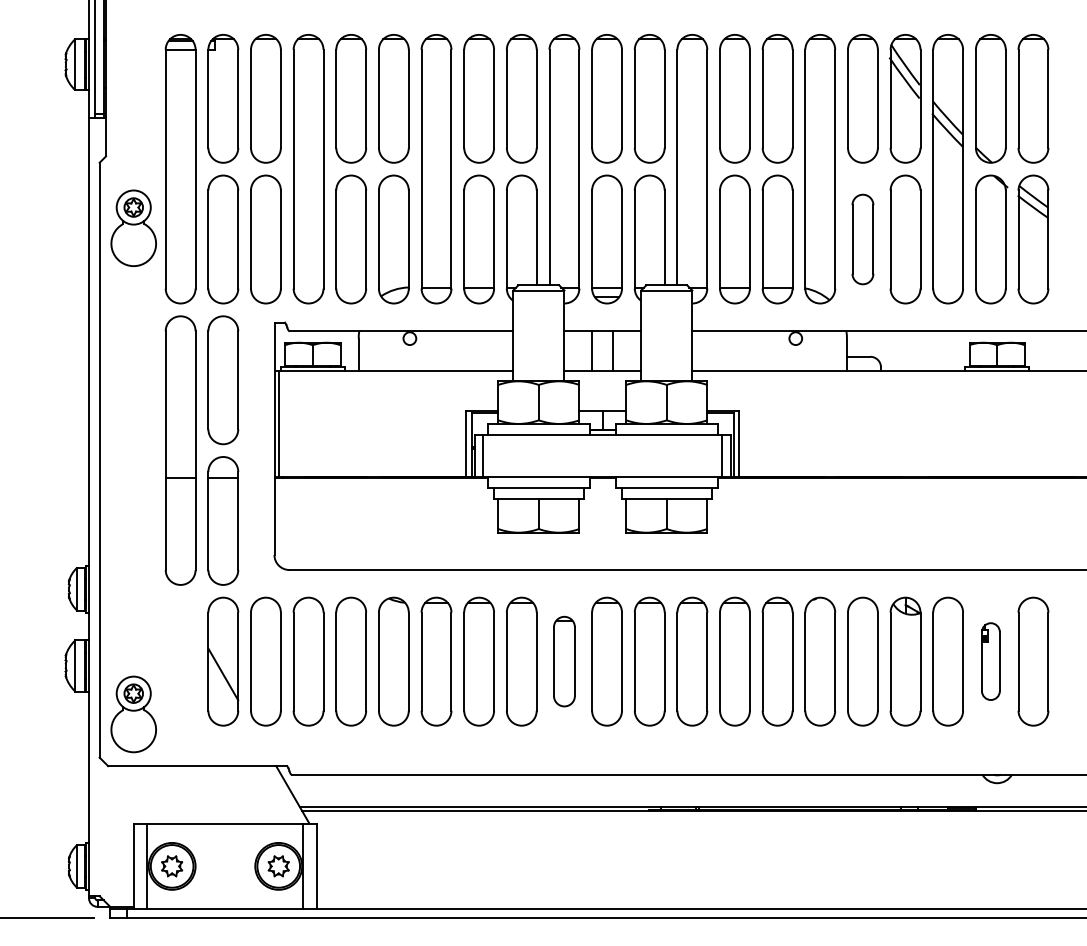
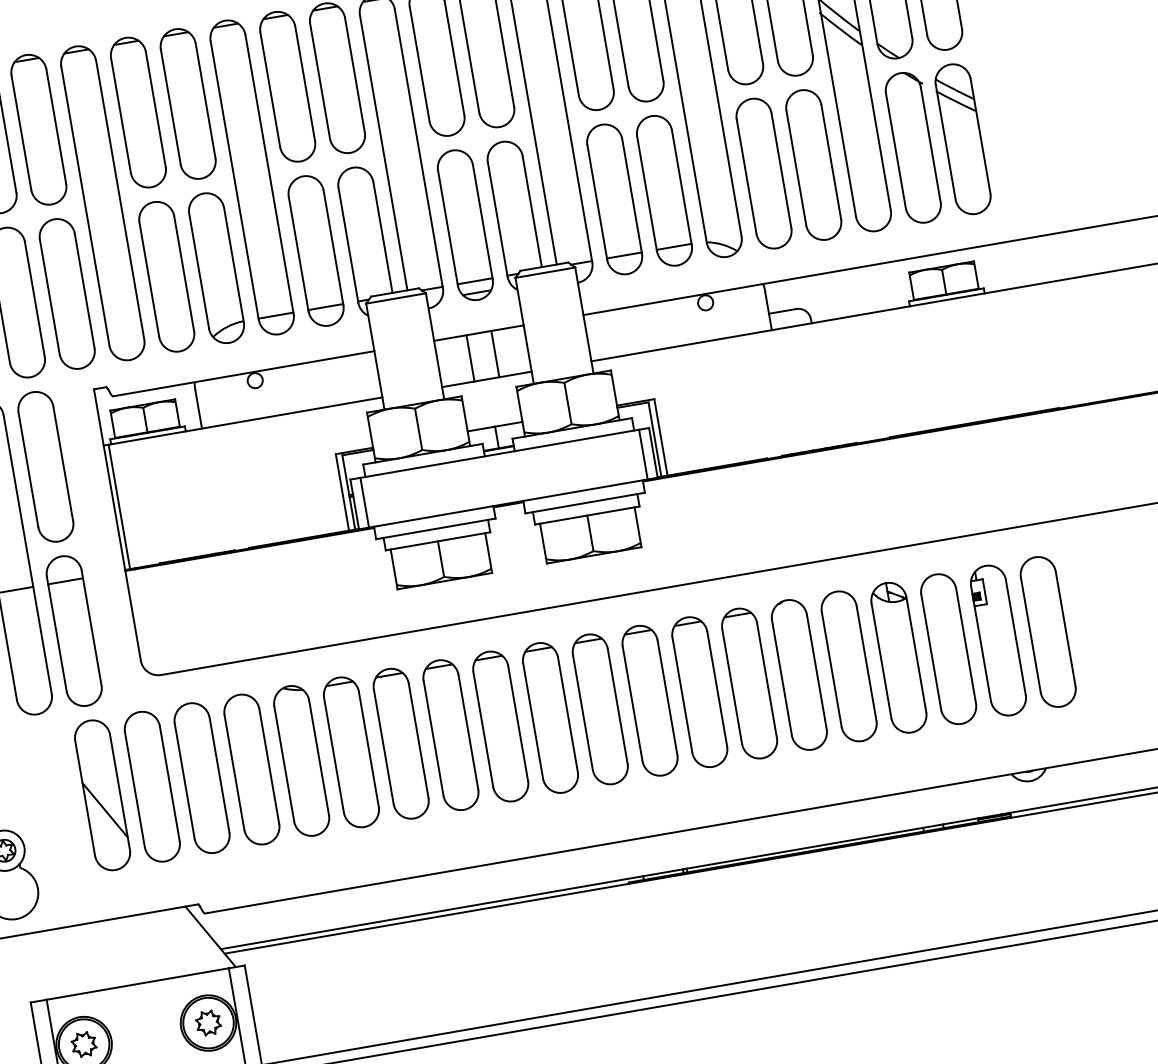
part: (862, 239) -> (763, 173), size x1.43
part: (564, 661) -> (500, 726), size x1.43
part: (990, 661) -> (998, 640), size x1.67

